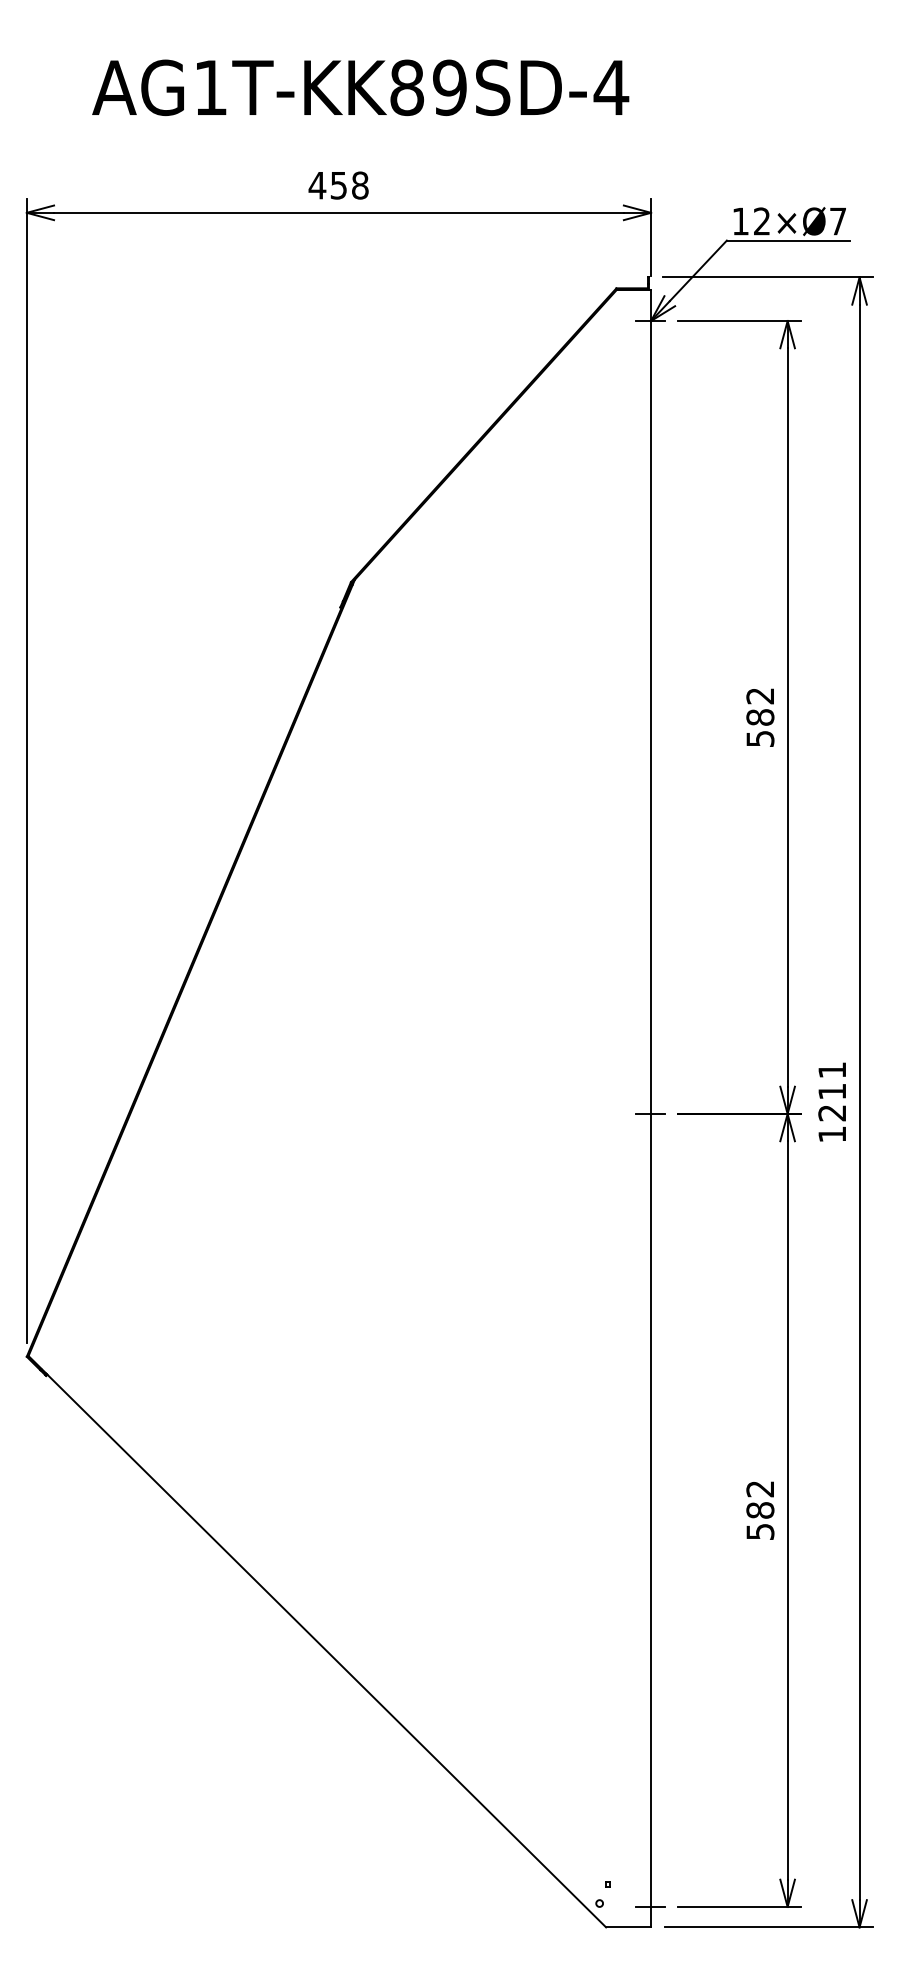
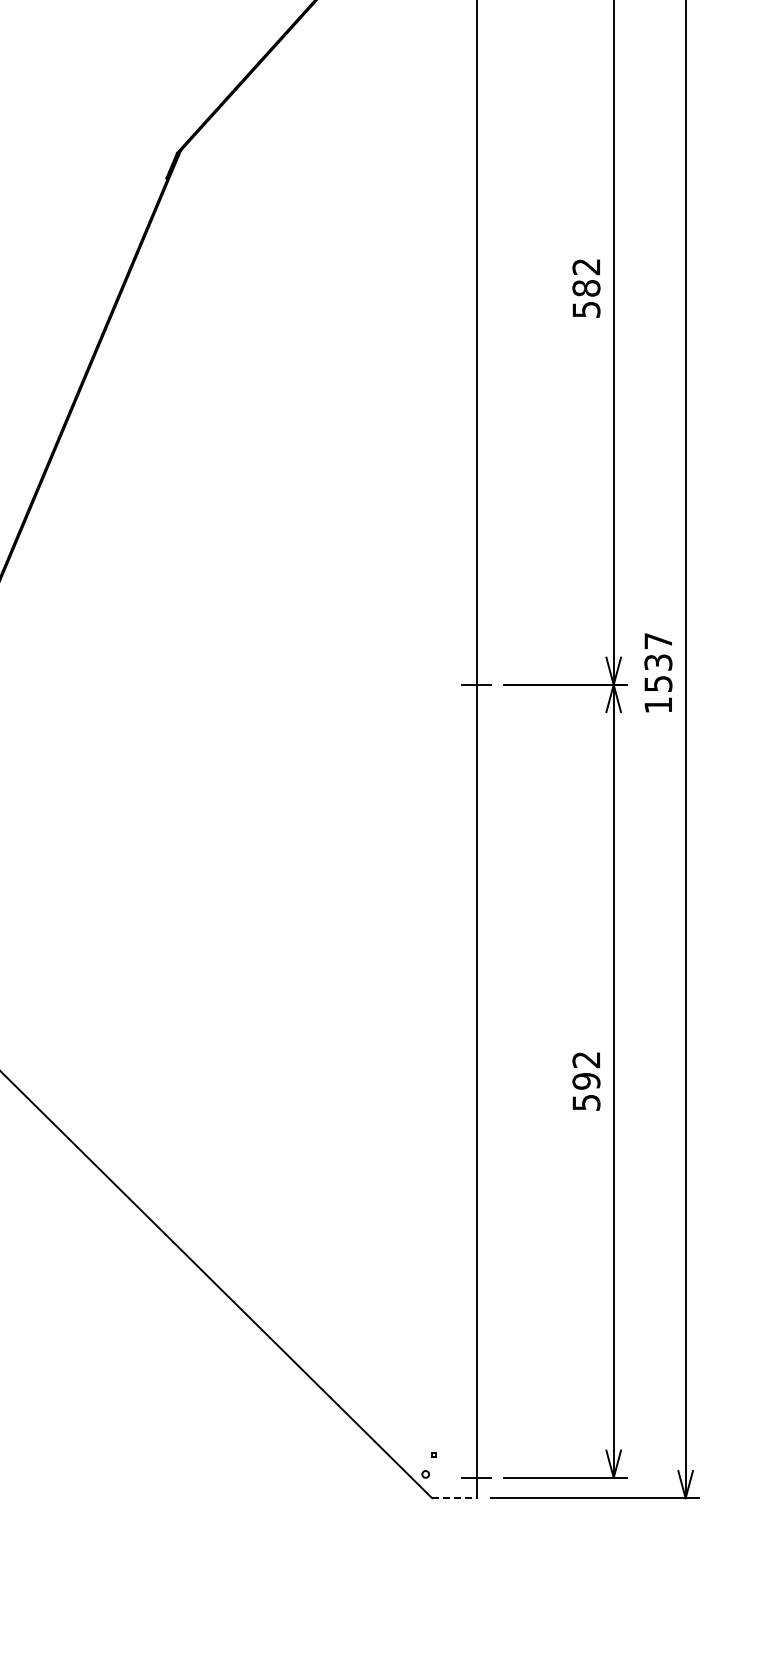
text: (832, 1091) -> (658, 662), 1211 -> 1537
text: (760, 1510) -> (586, 1081), 582 -> 592
line: (629, 1927) -> (455, 1498), solid -> dashed

